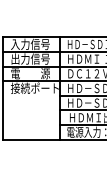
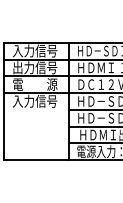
text: (34, 87) -> (39, 100), 接続ポート -> 入力信号

